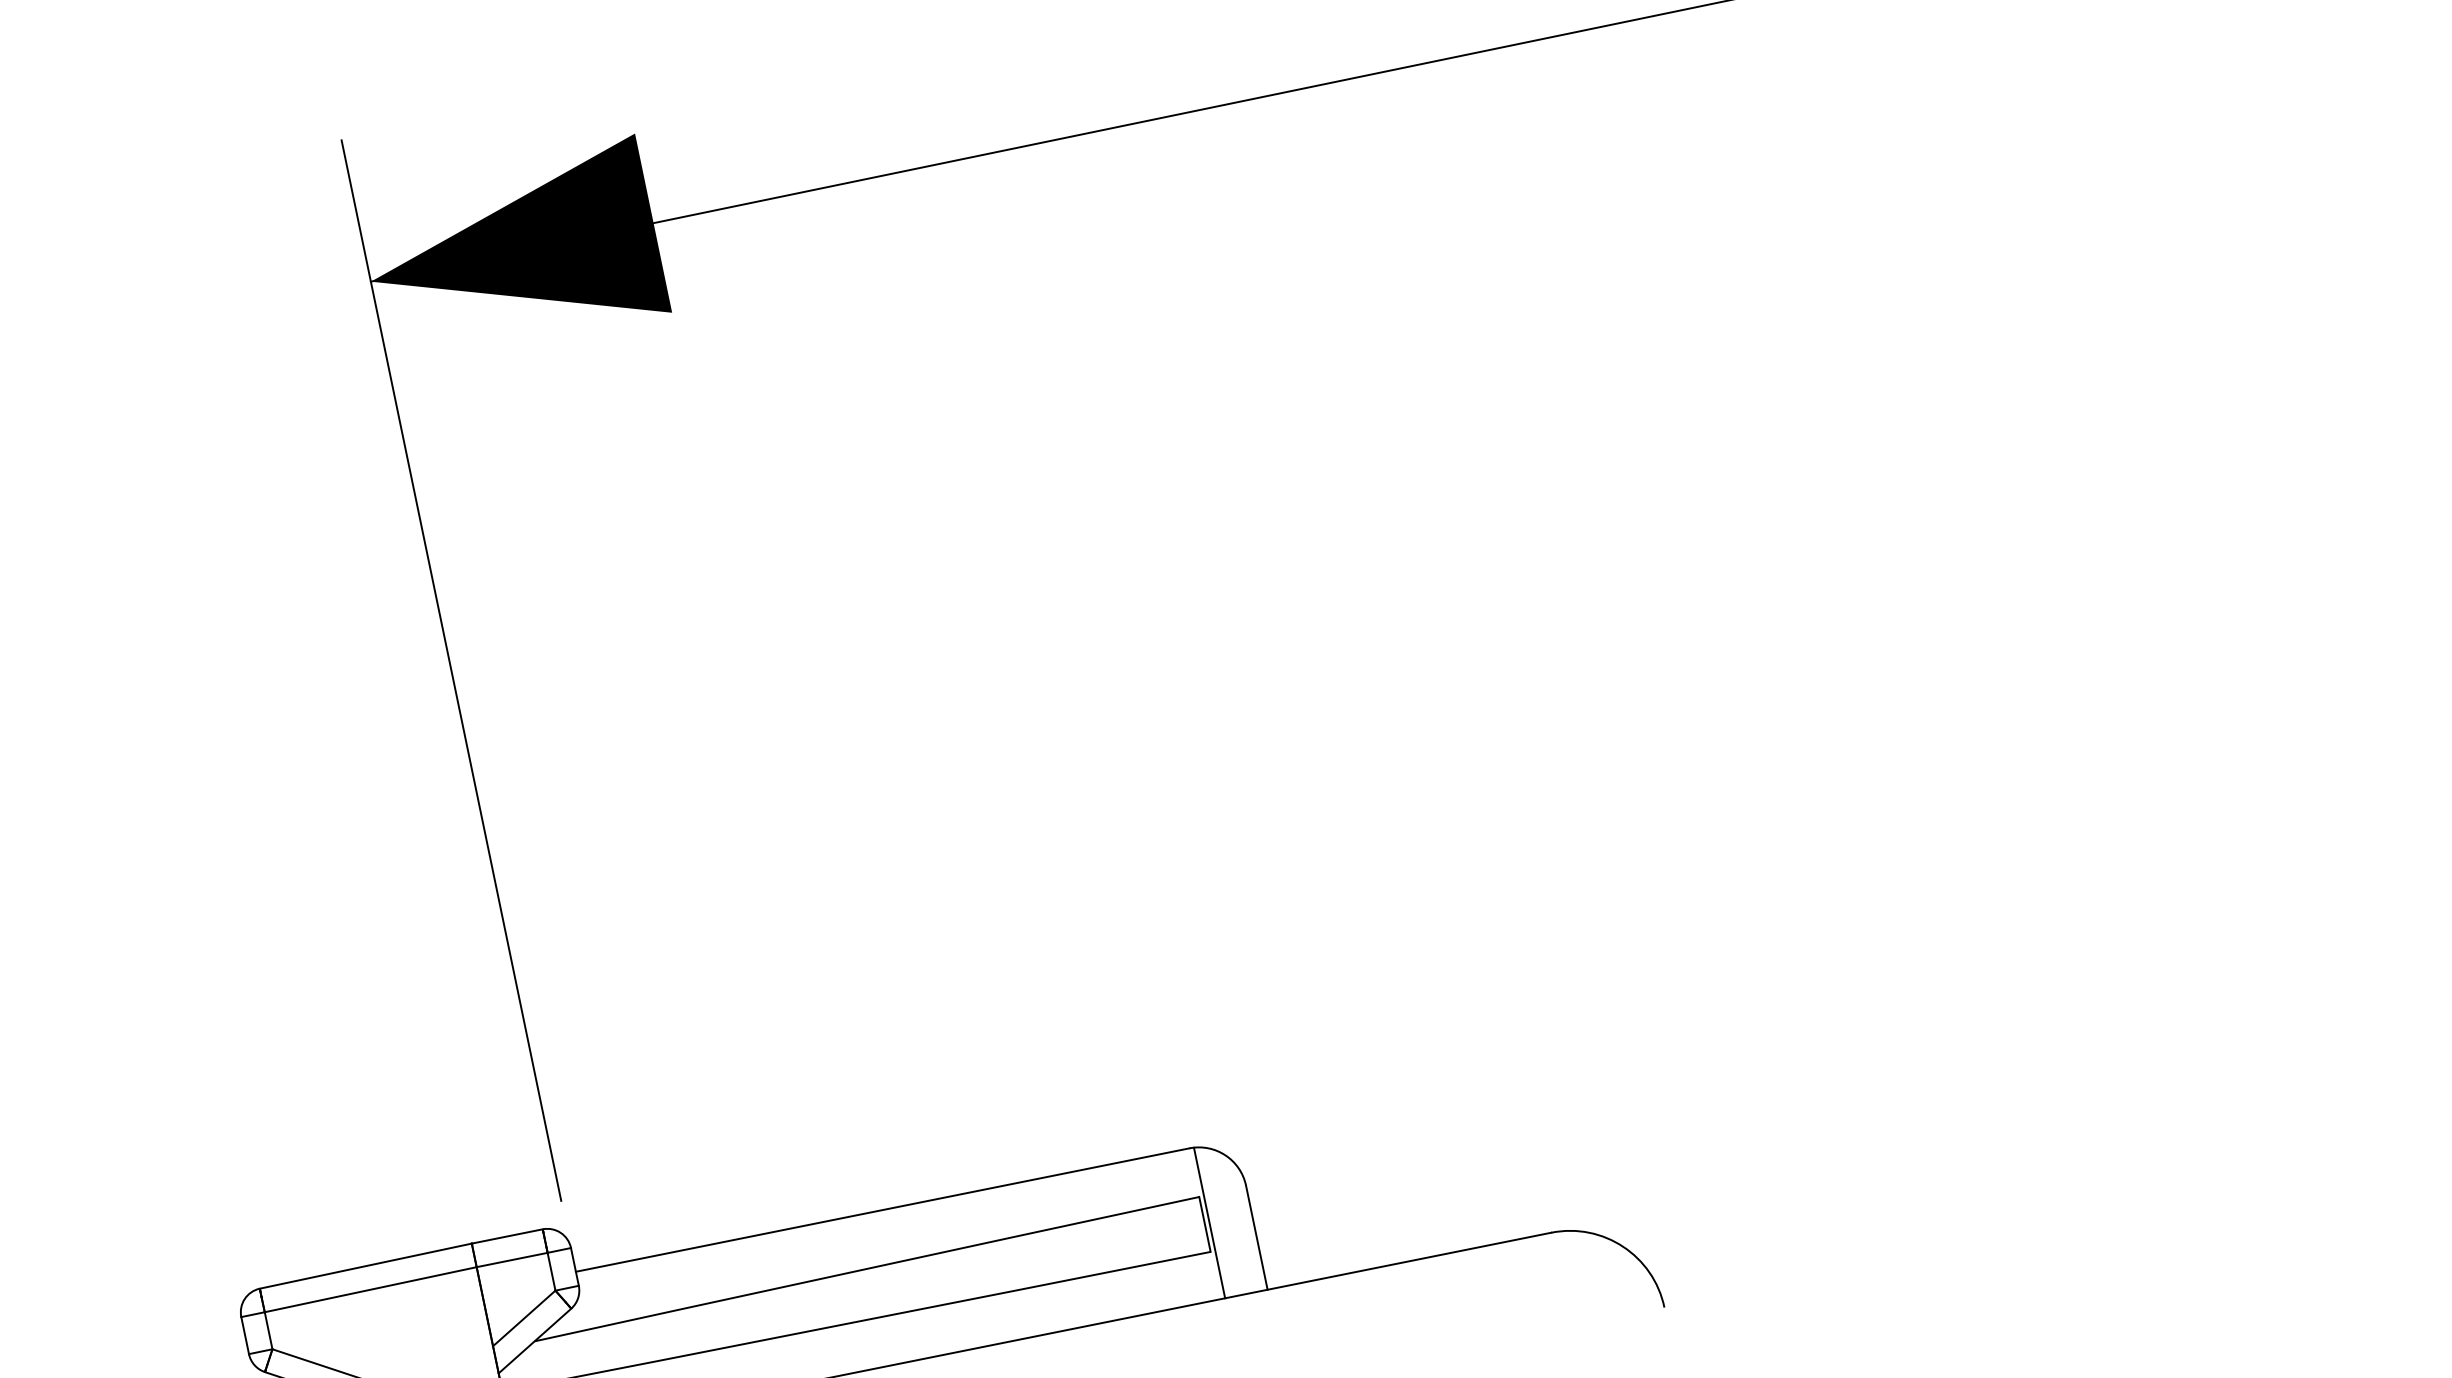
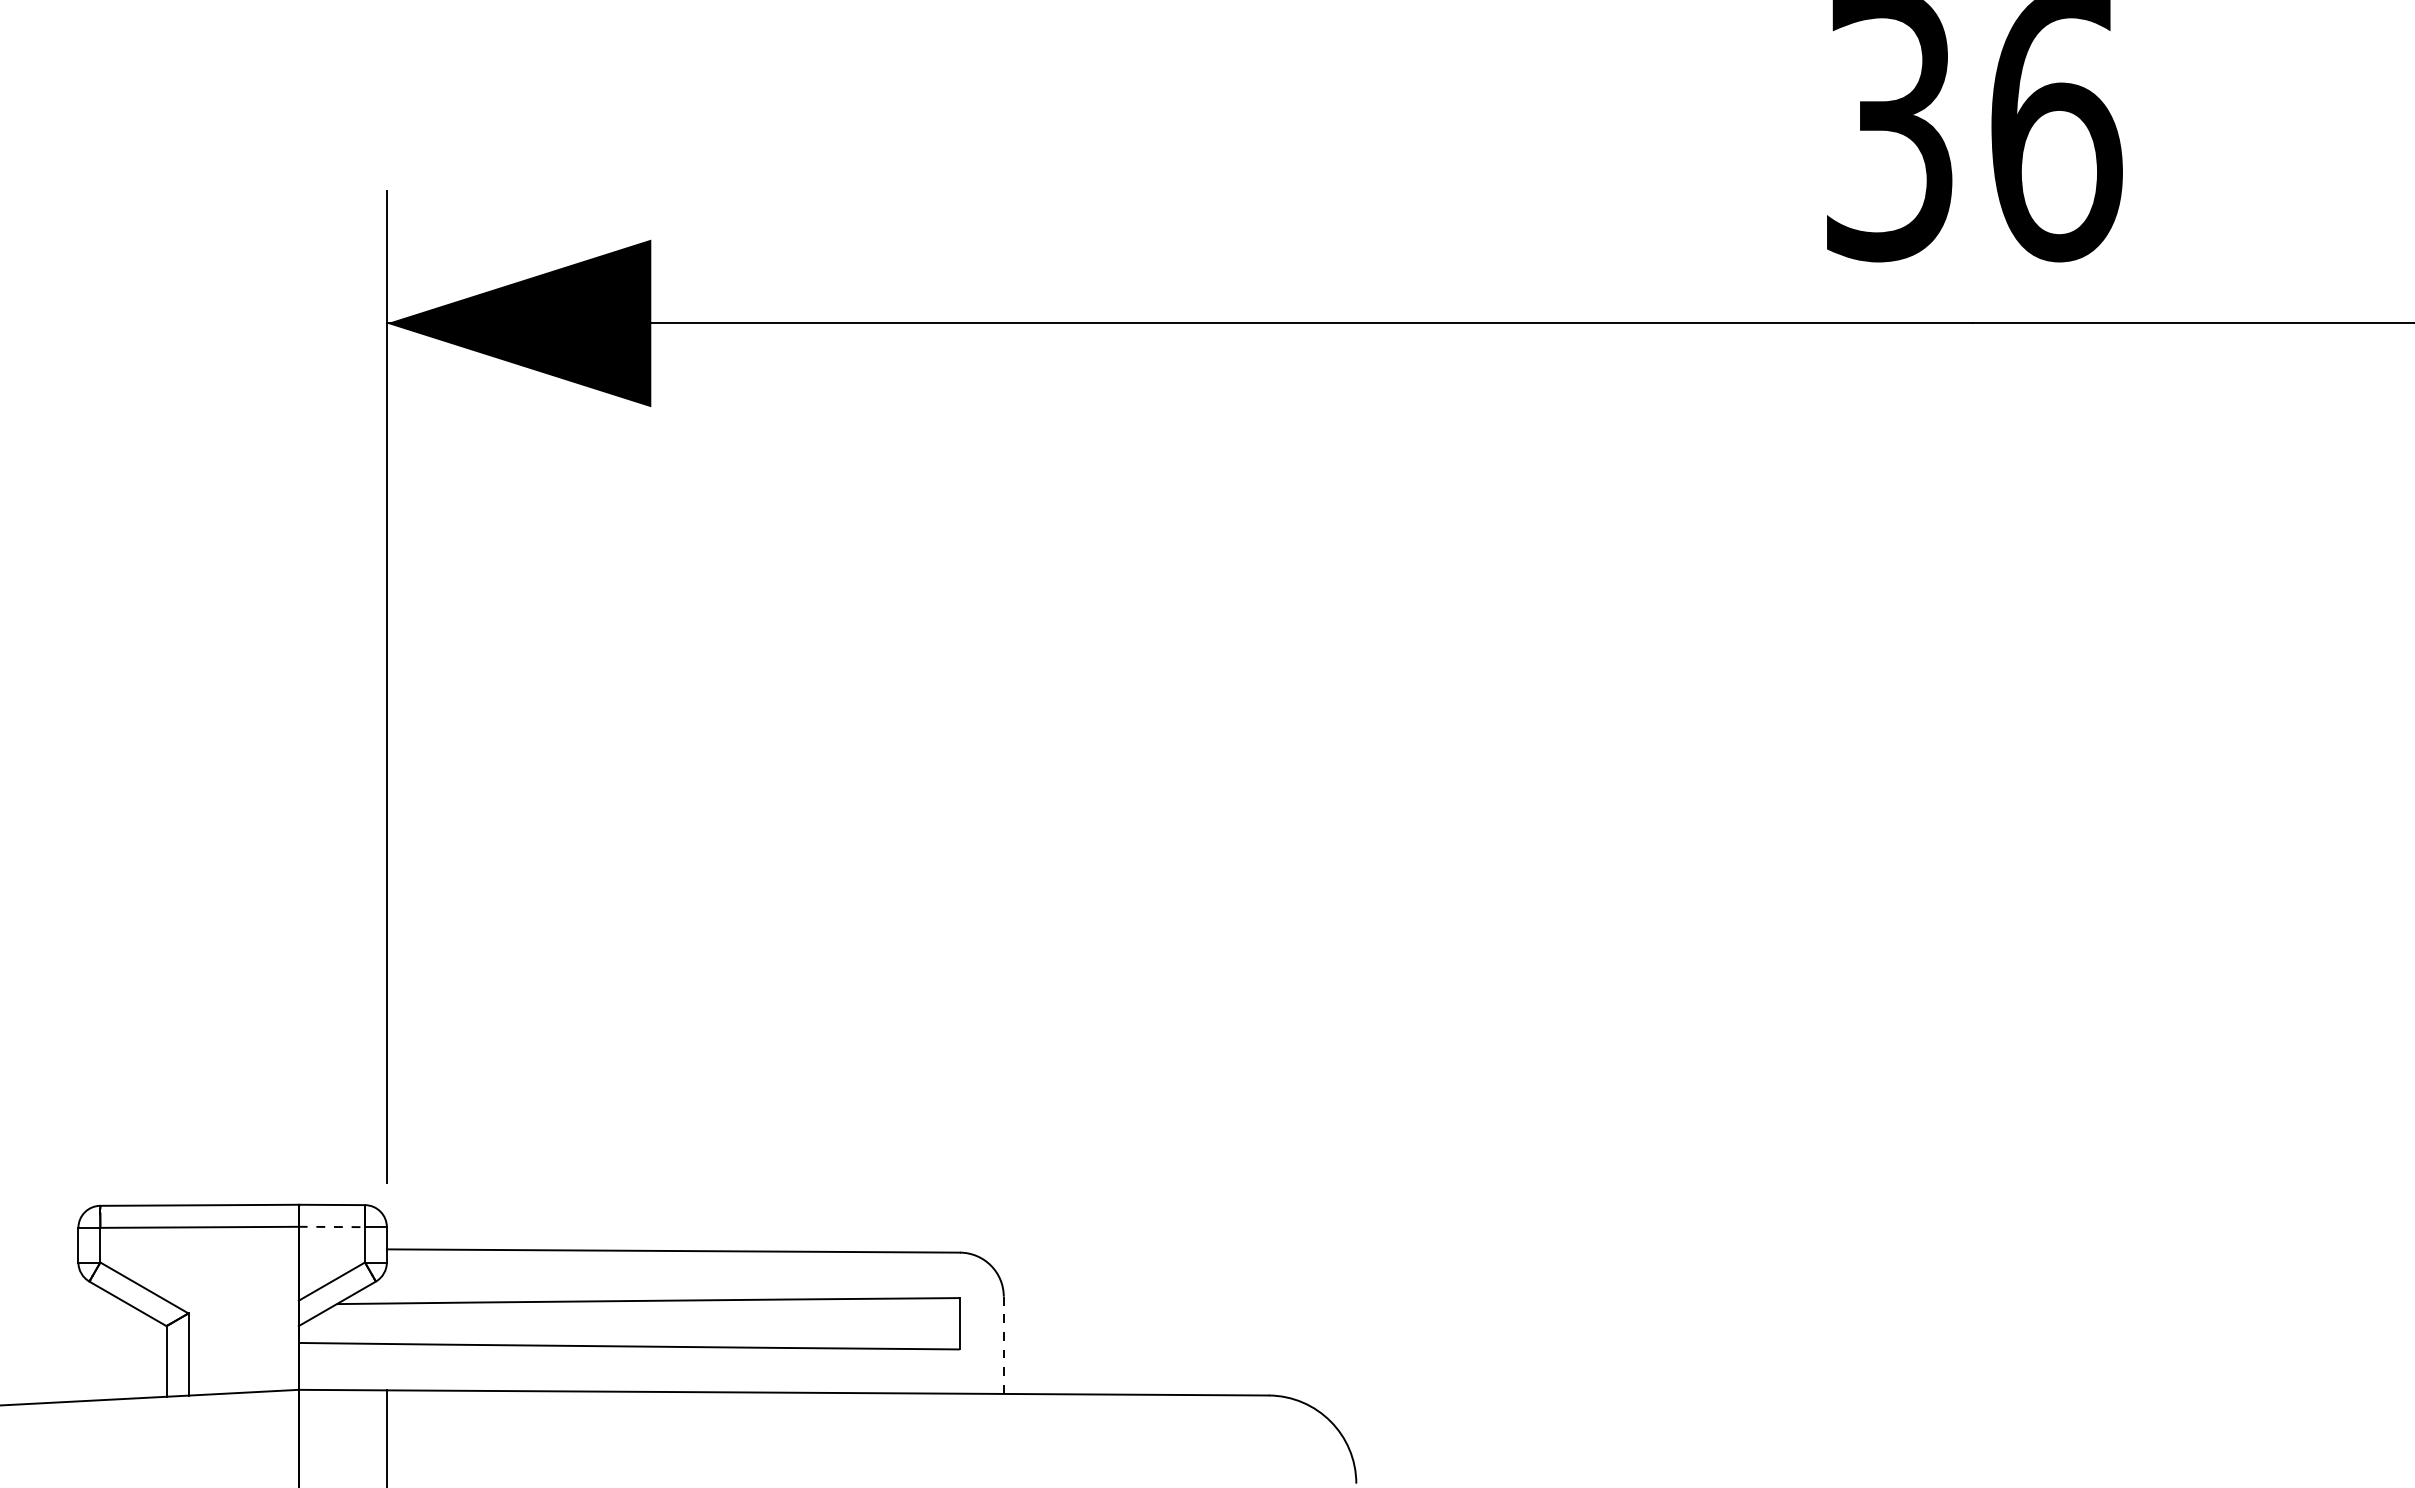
line: (1209, 1222) -> (964, 1322), removed
line: (1256, 1238) -> (1003, 1345), solid -> dashed
line: (512, 1259) -> (332, 1226), solid -> dashed

